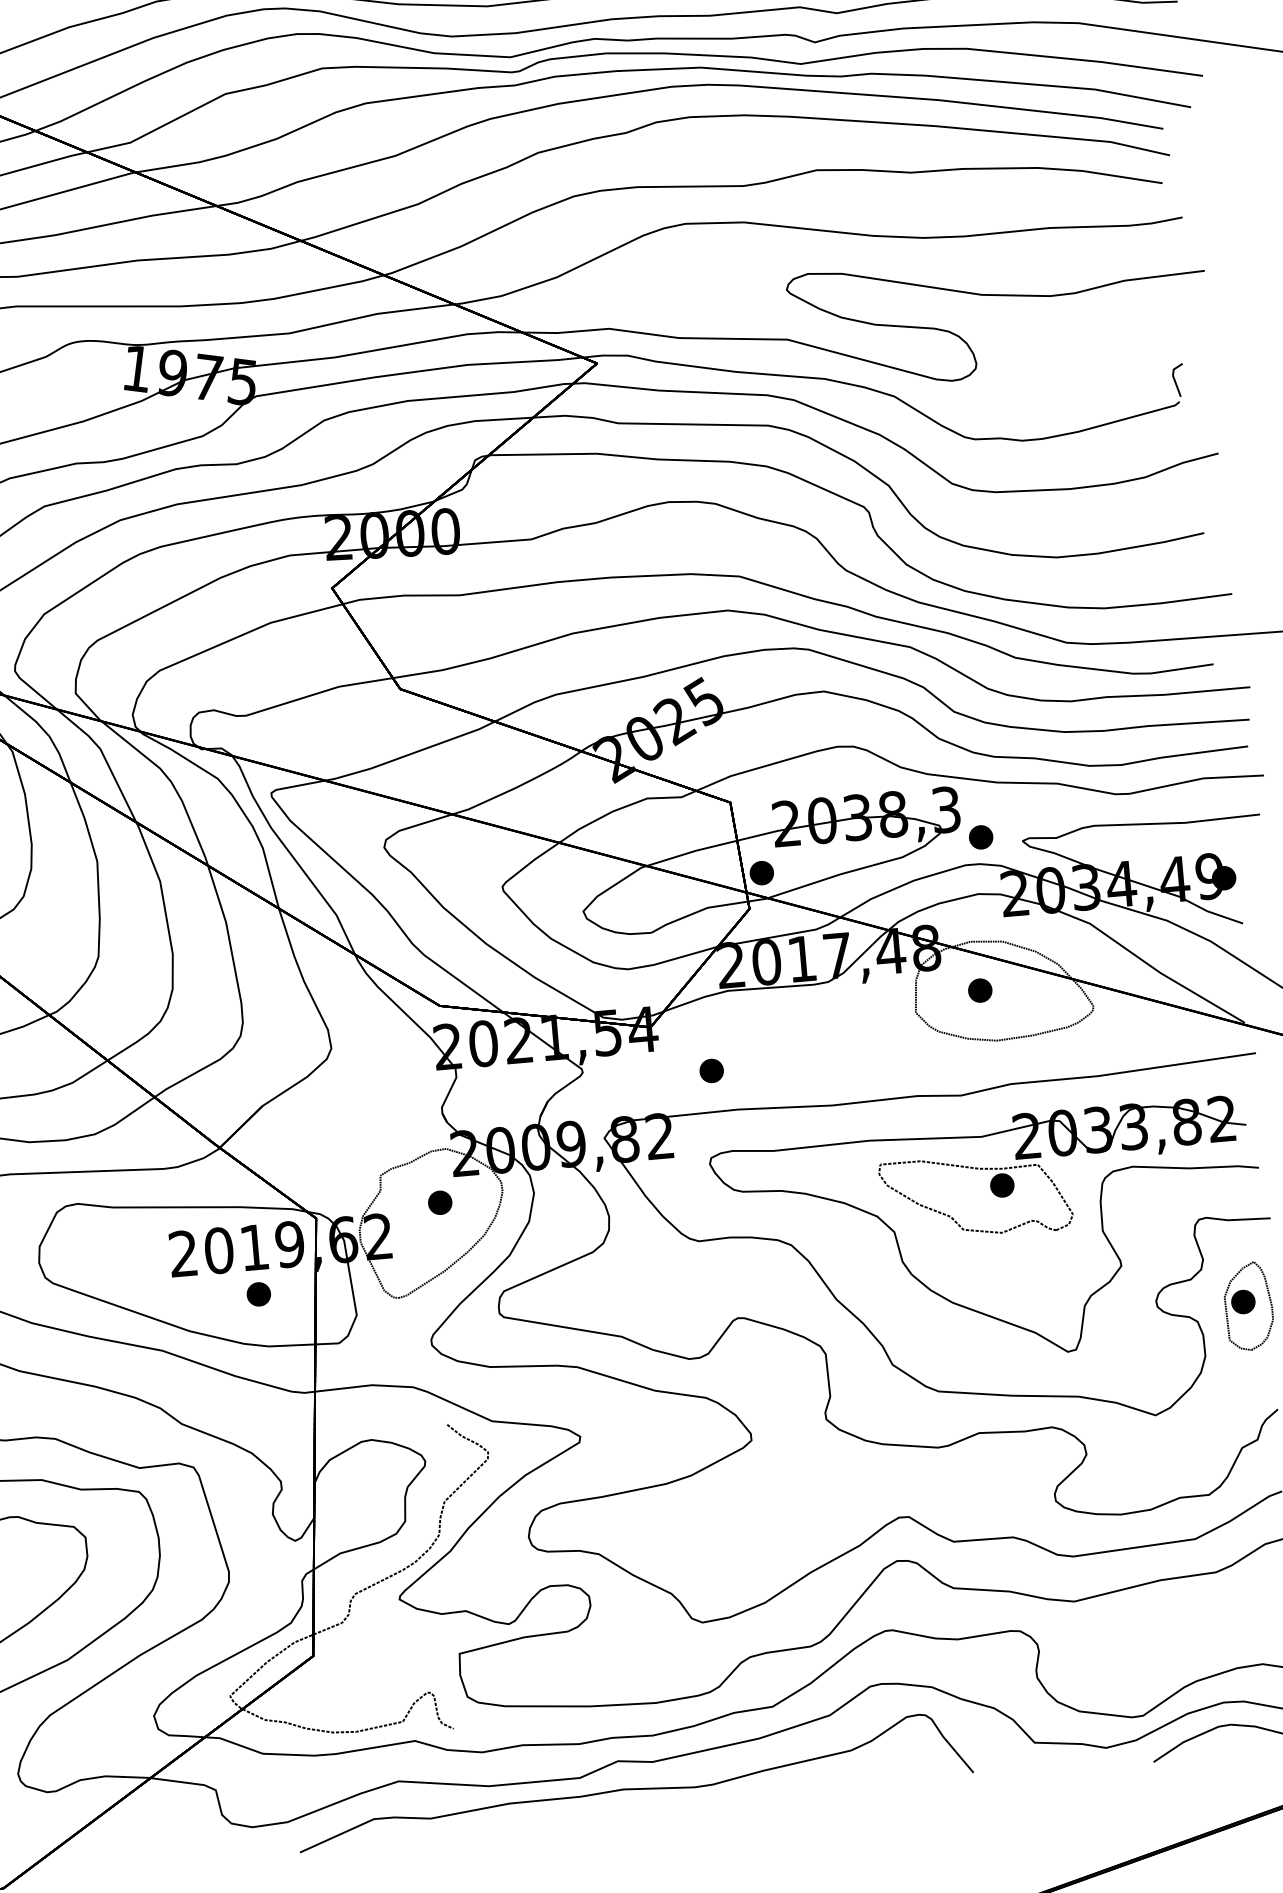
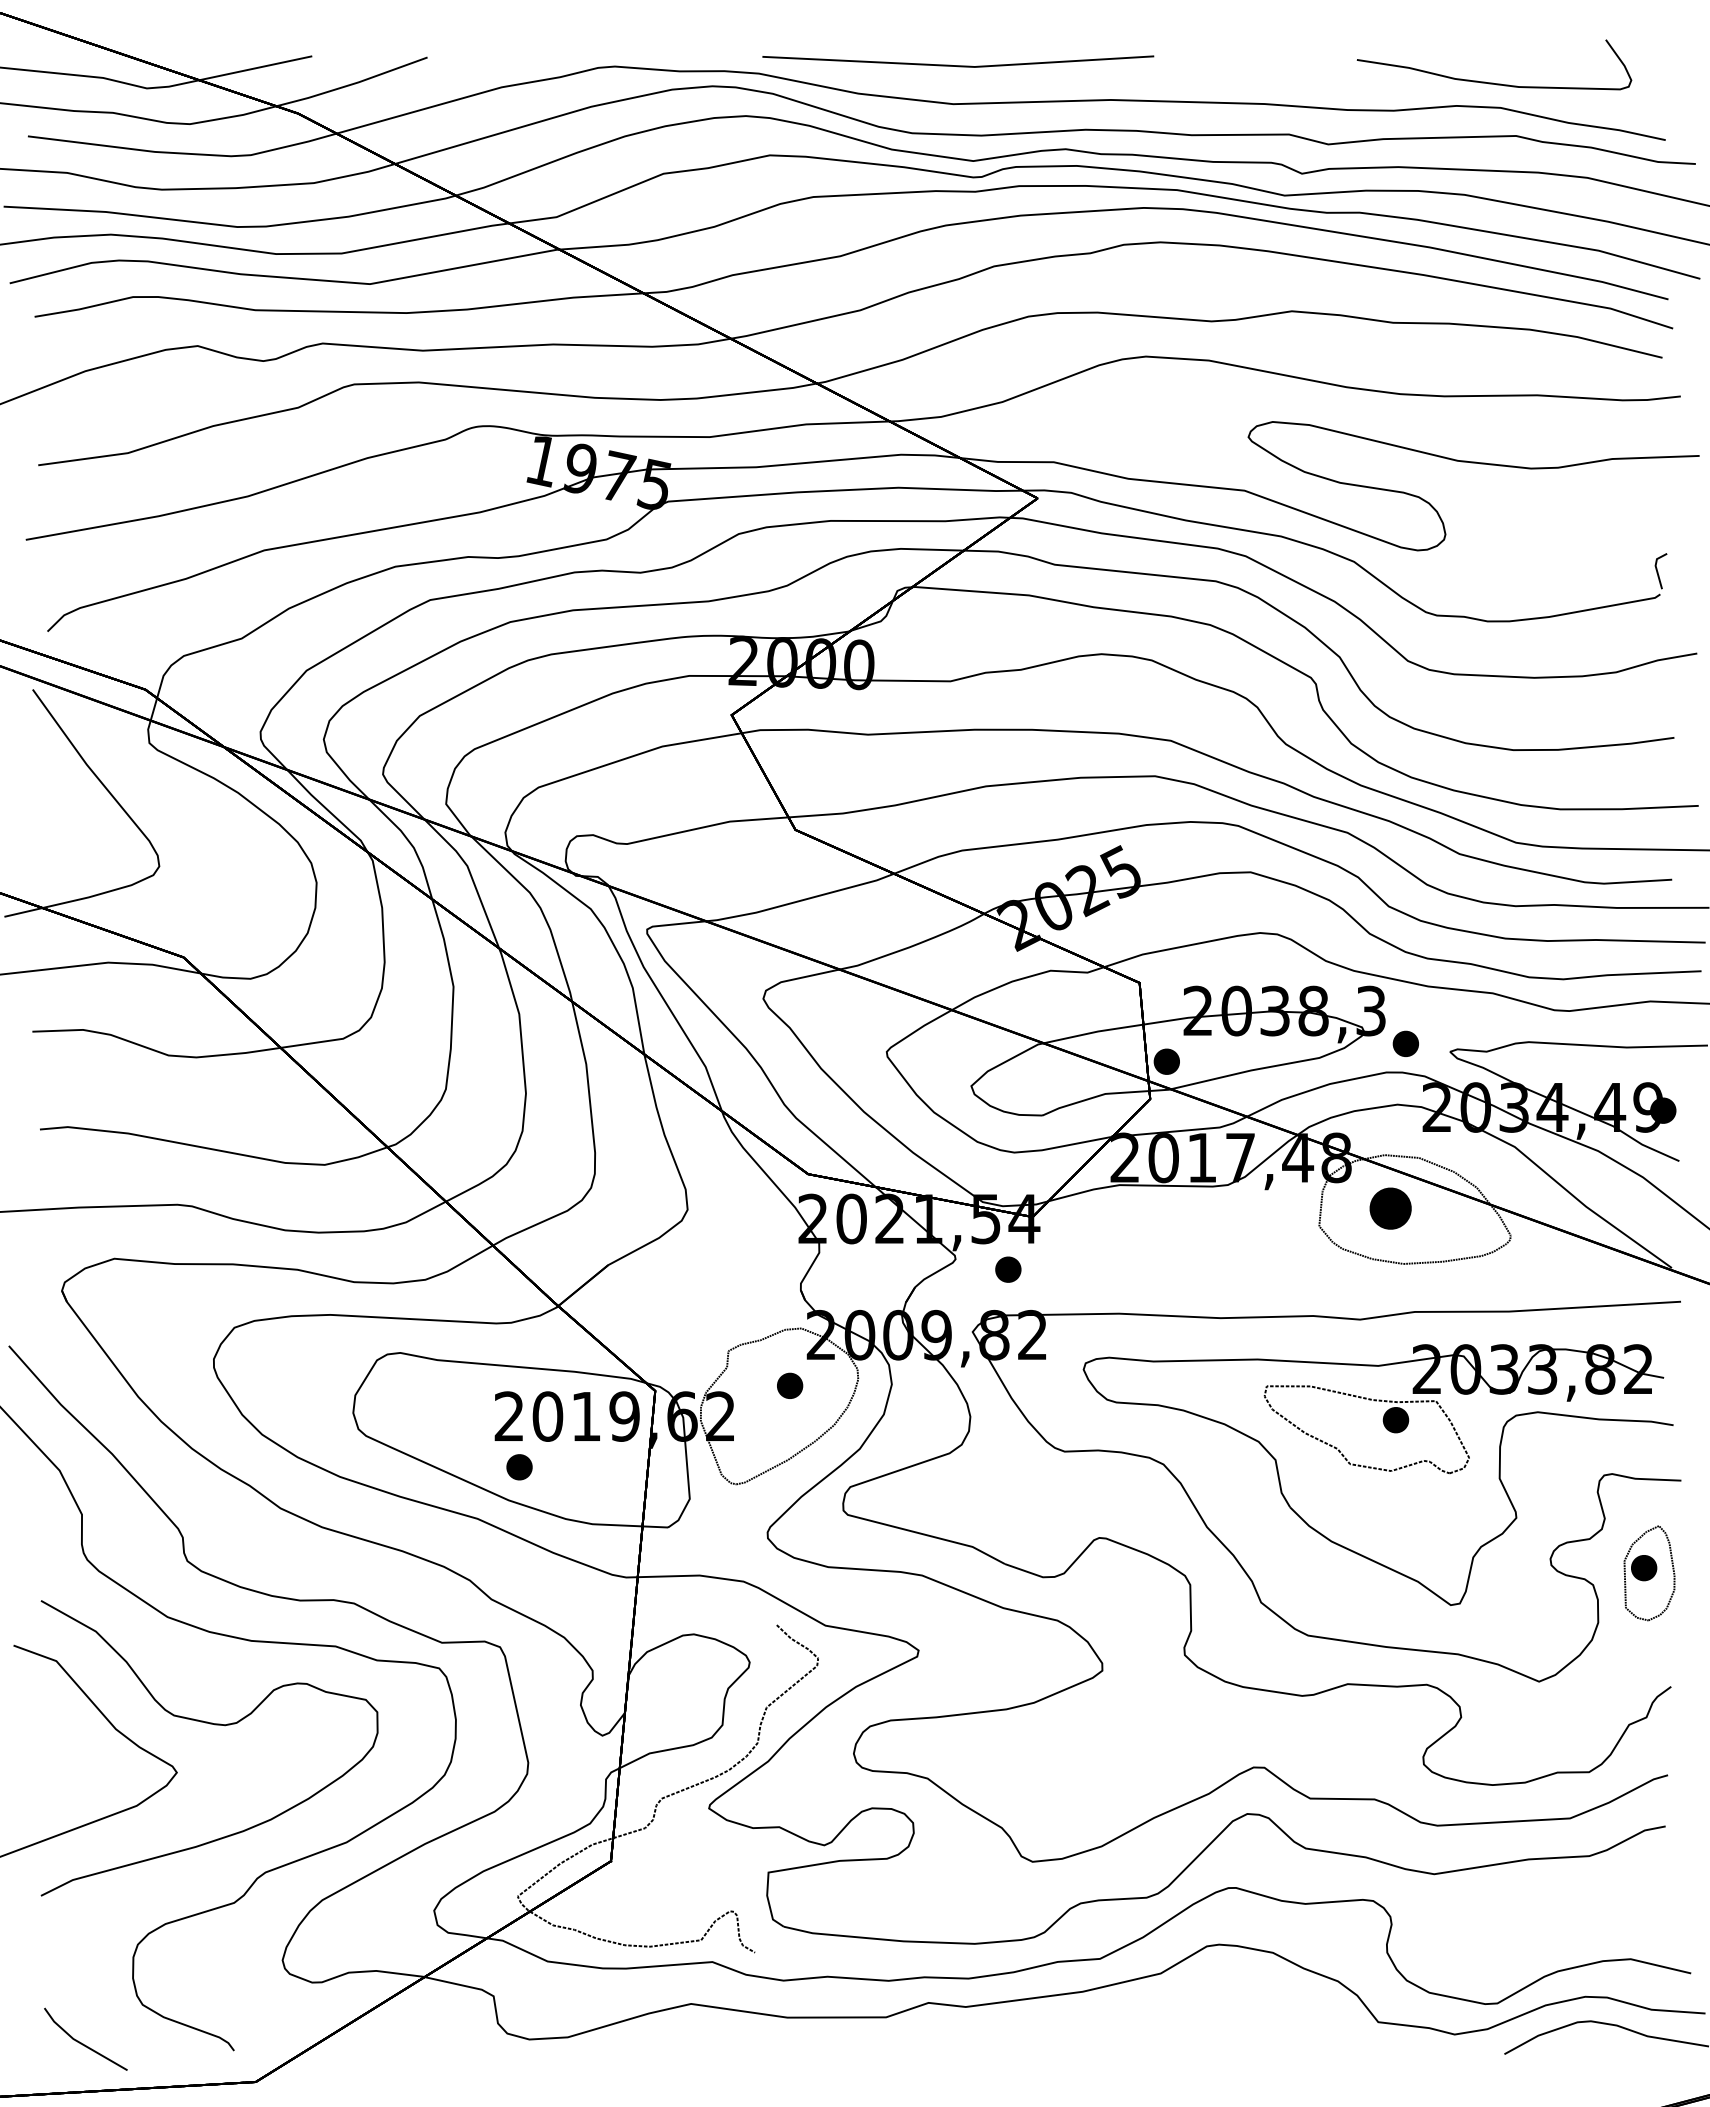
part: (980, 990) -> (1390, 1208), size x1.6
part: (711, 1070) -> (1008, 1269), moved
part: (258, 1294) -> (519, 1467), moved
curve: (635, 1788) -> (944, 2033), removed

